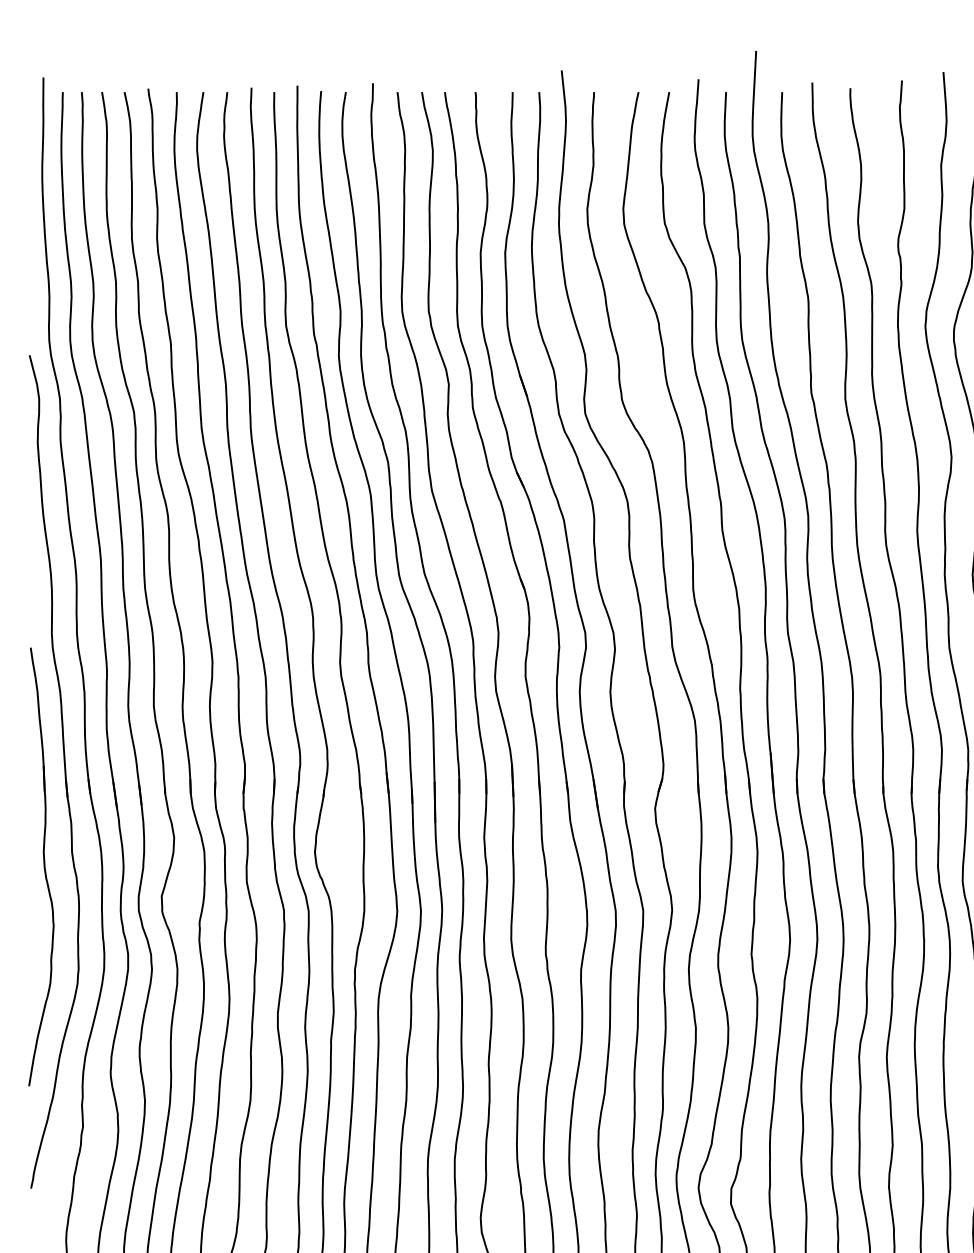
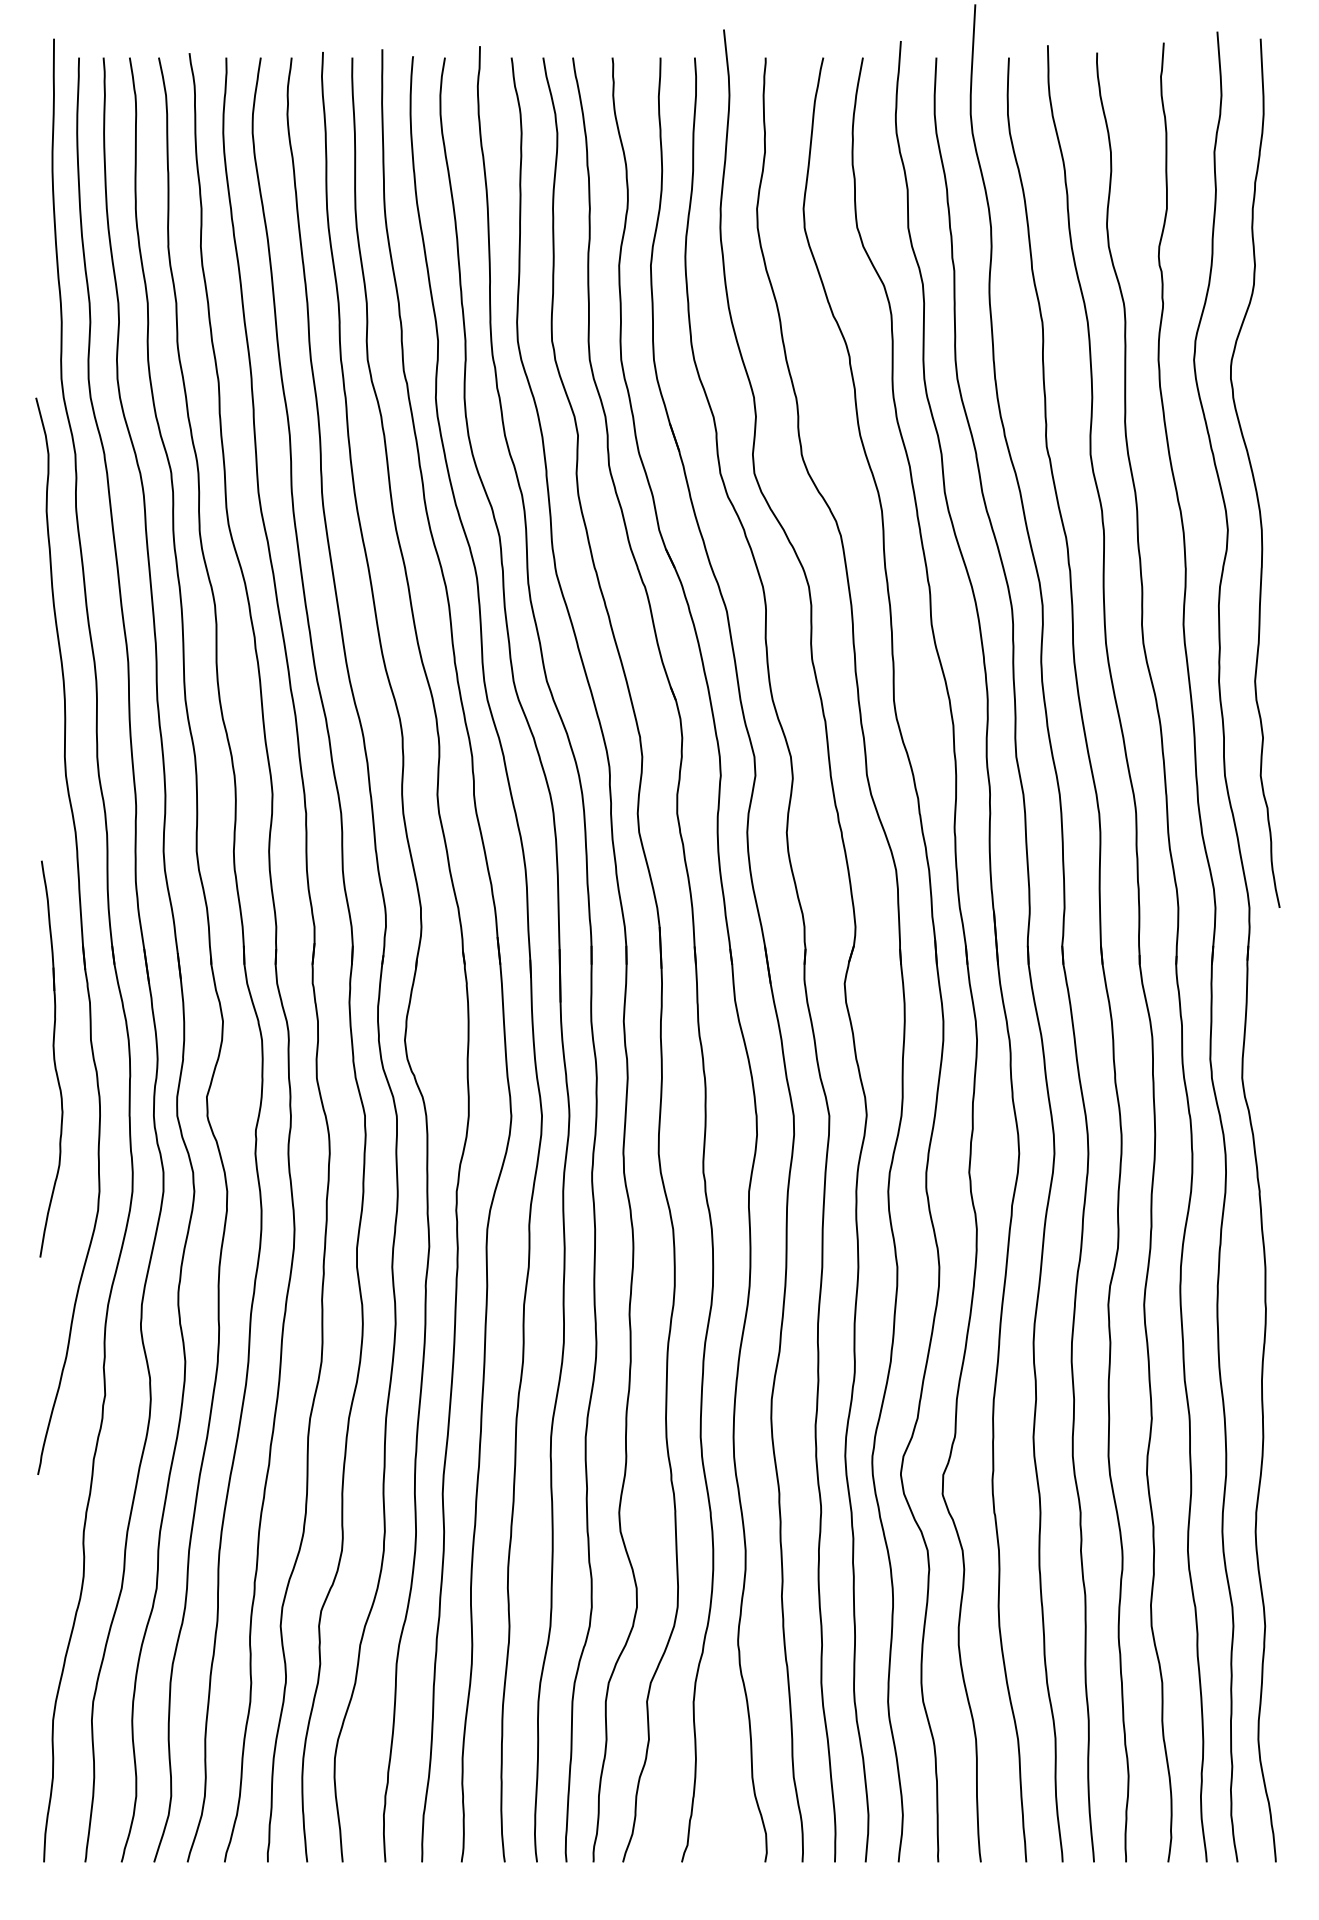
part: (41, 866) -> (51, 1058), size x0.7

